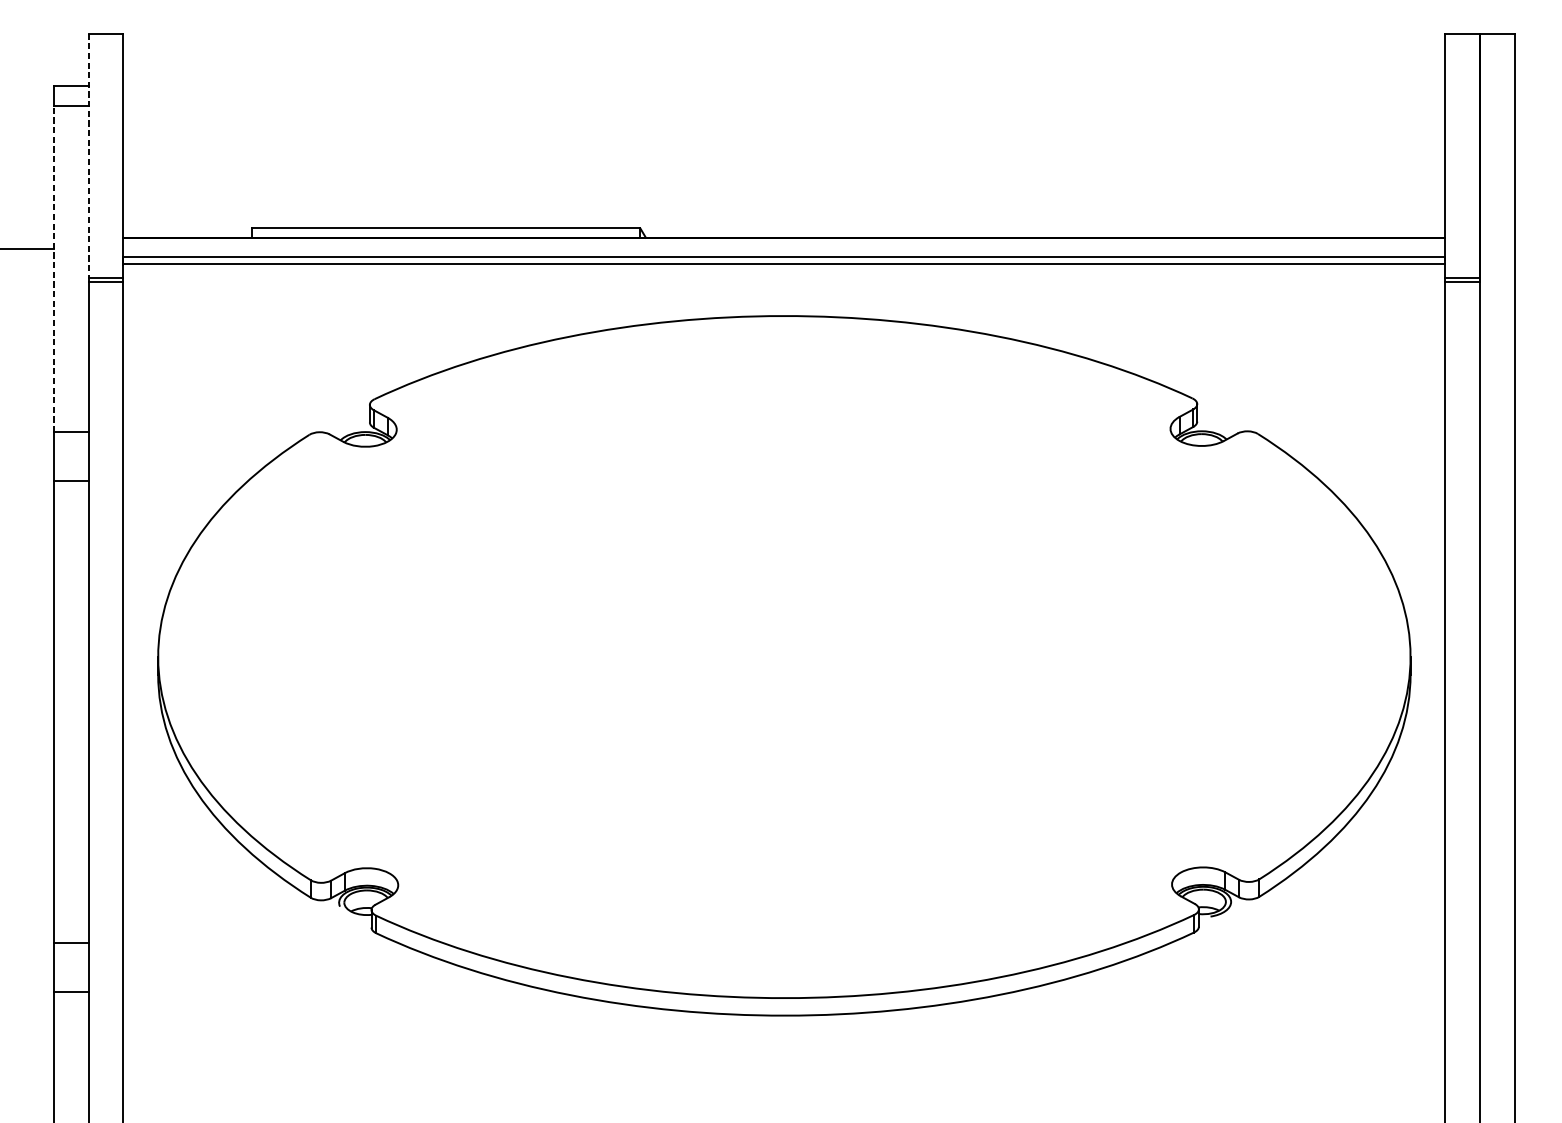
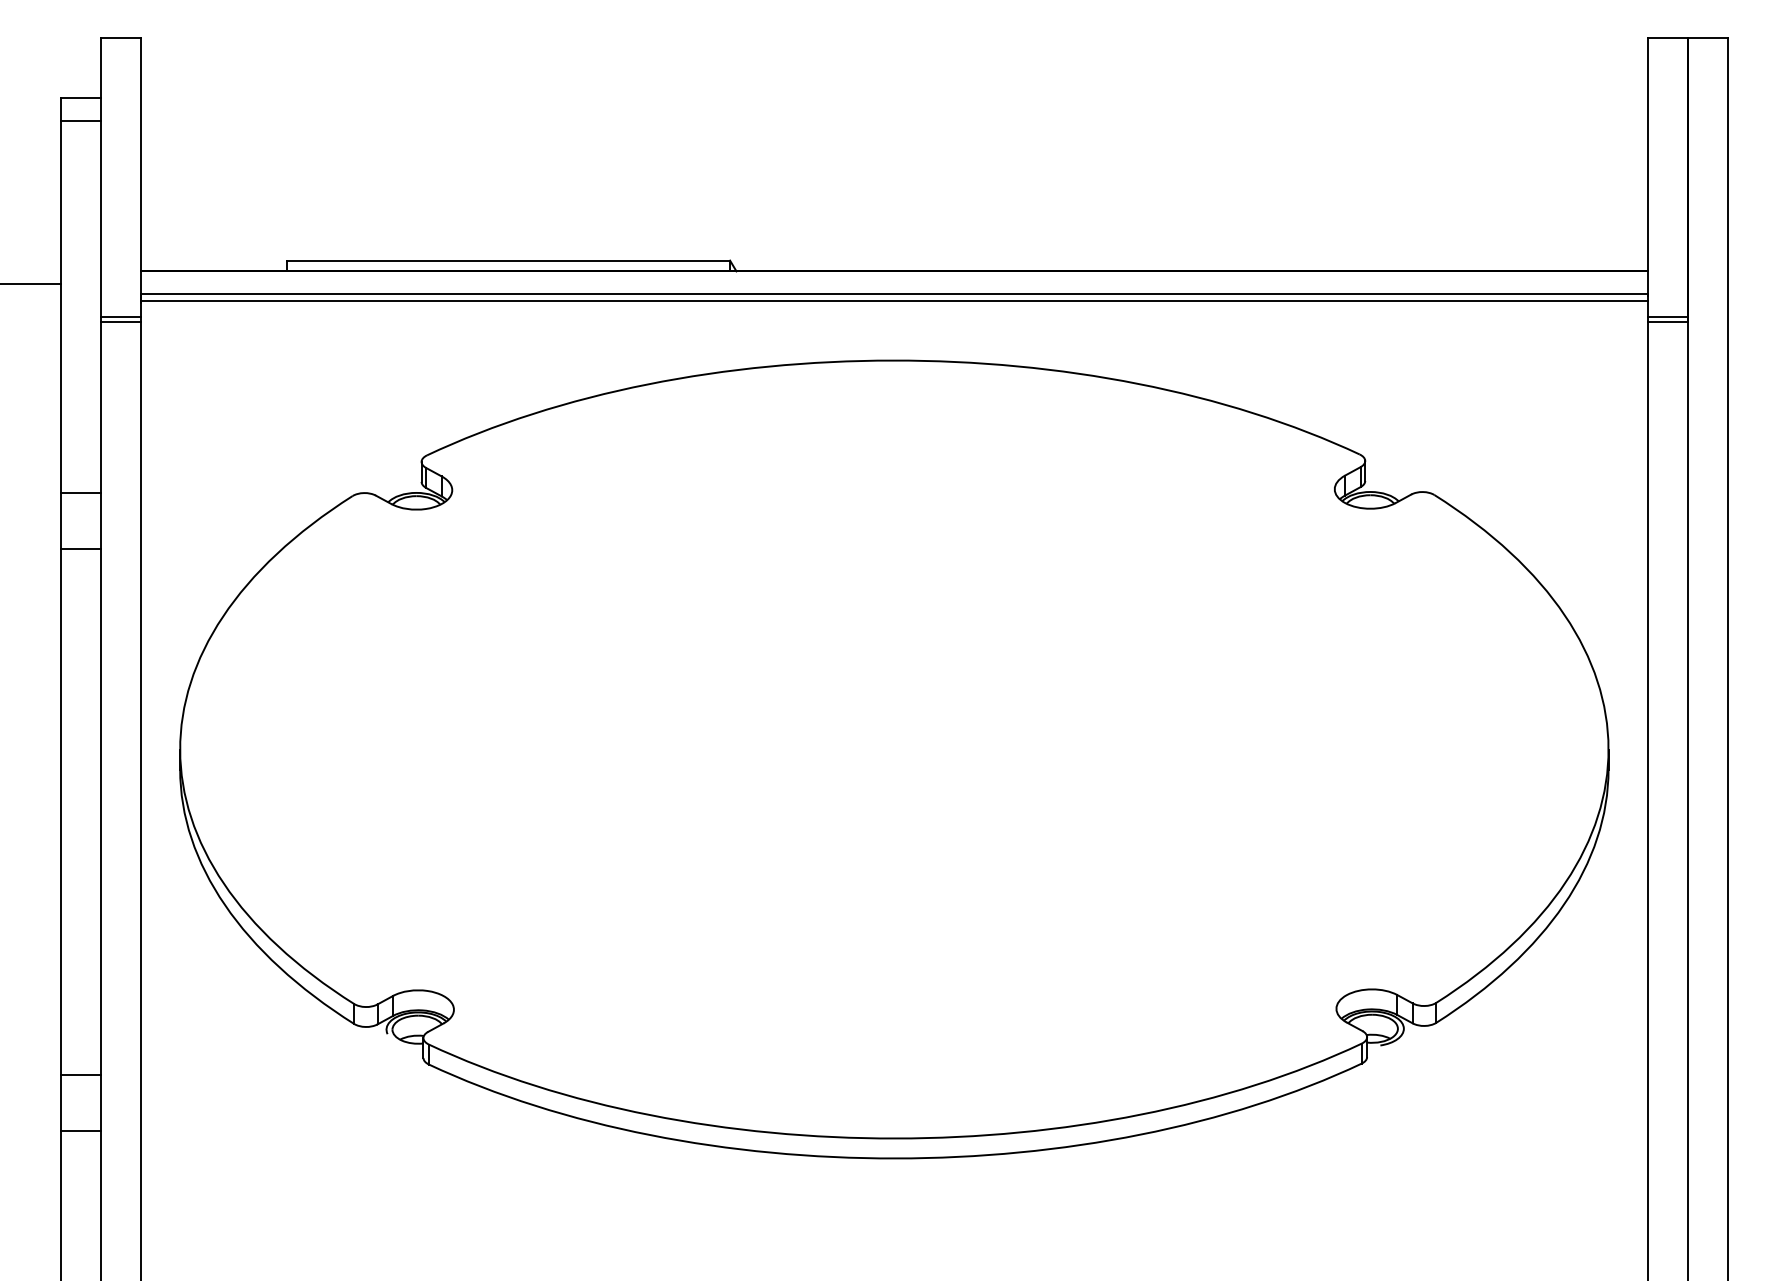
line: (88, 156) -> (100, 178), dashed -> solid
line: (54, 269) -> (61, 307), dashed -> solid

